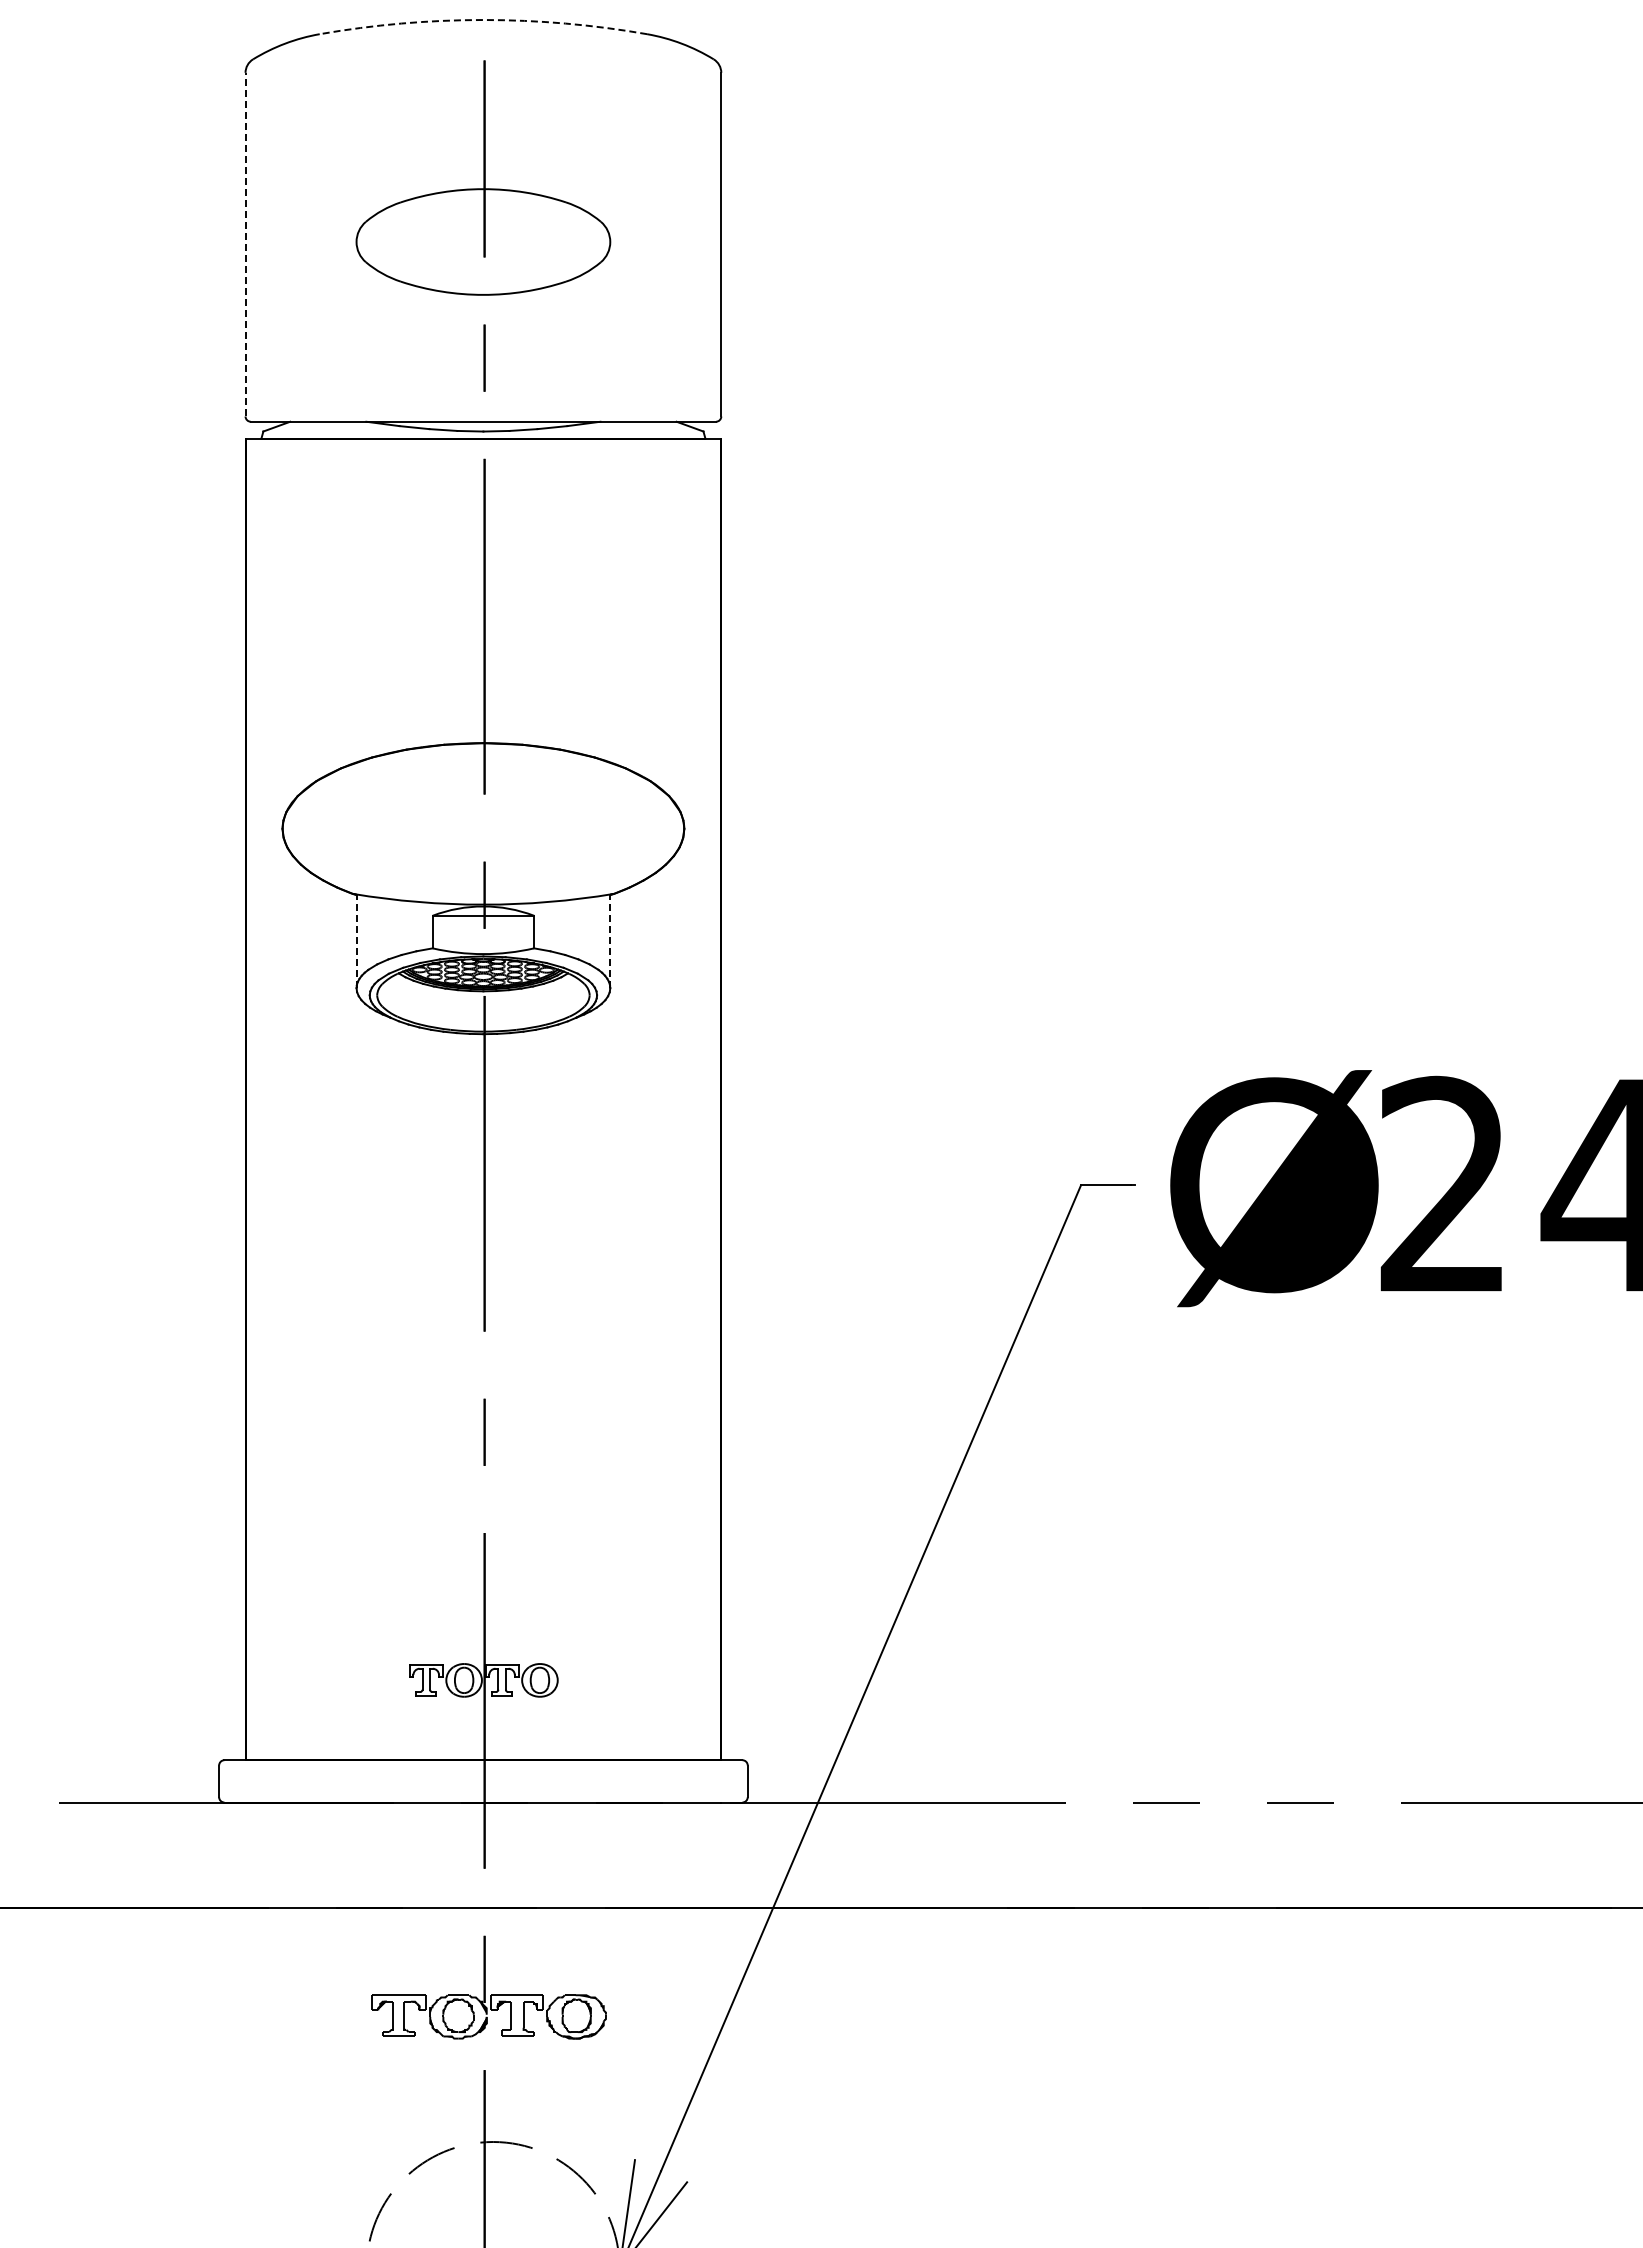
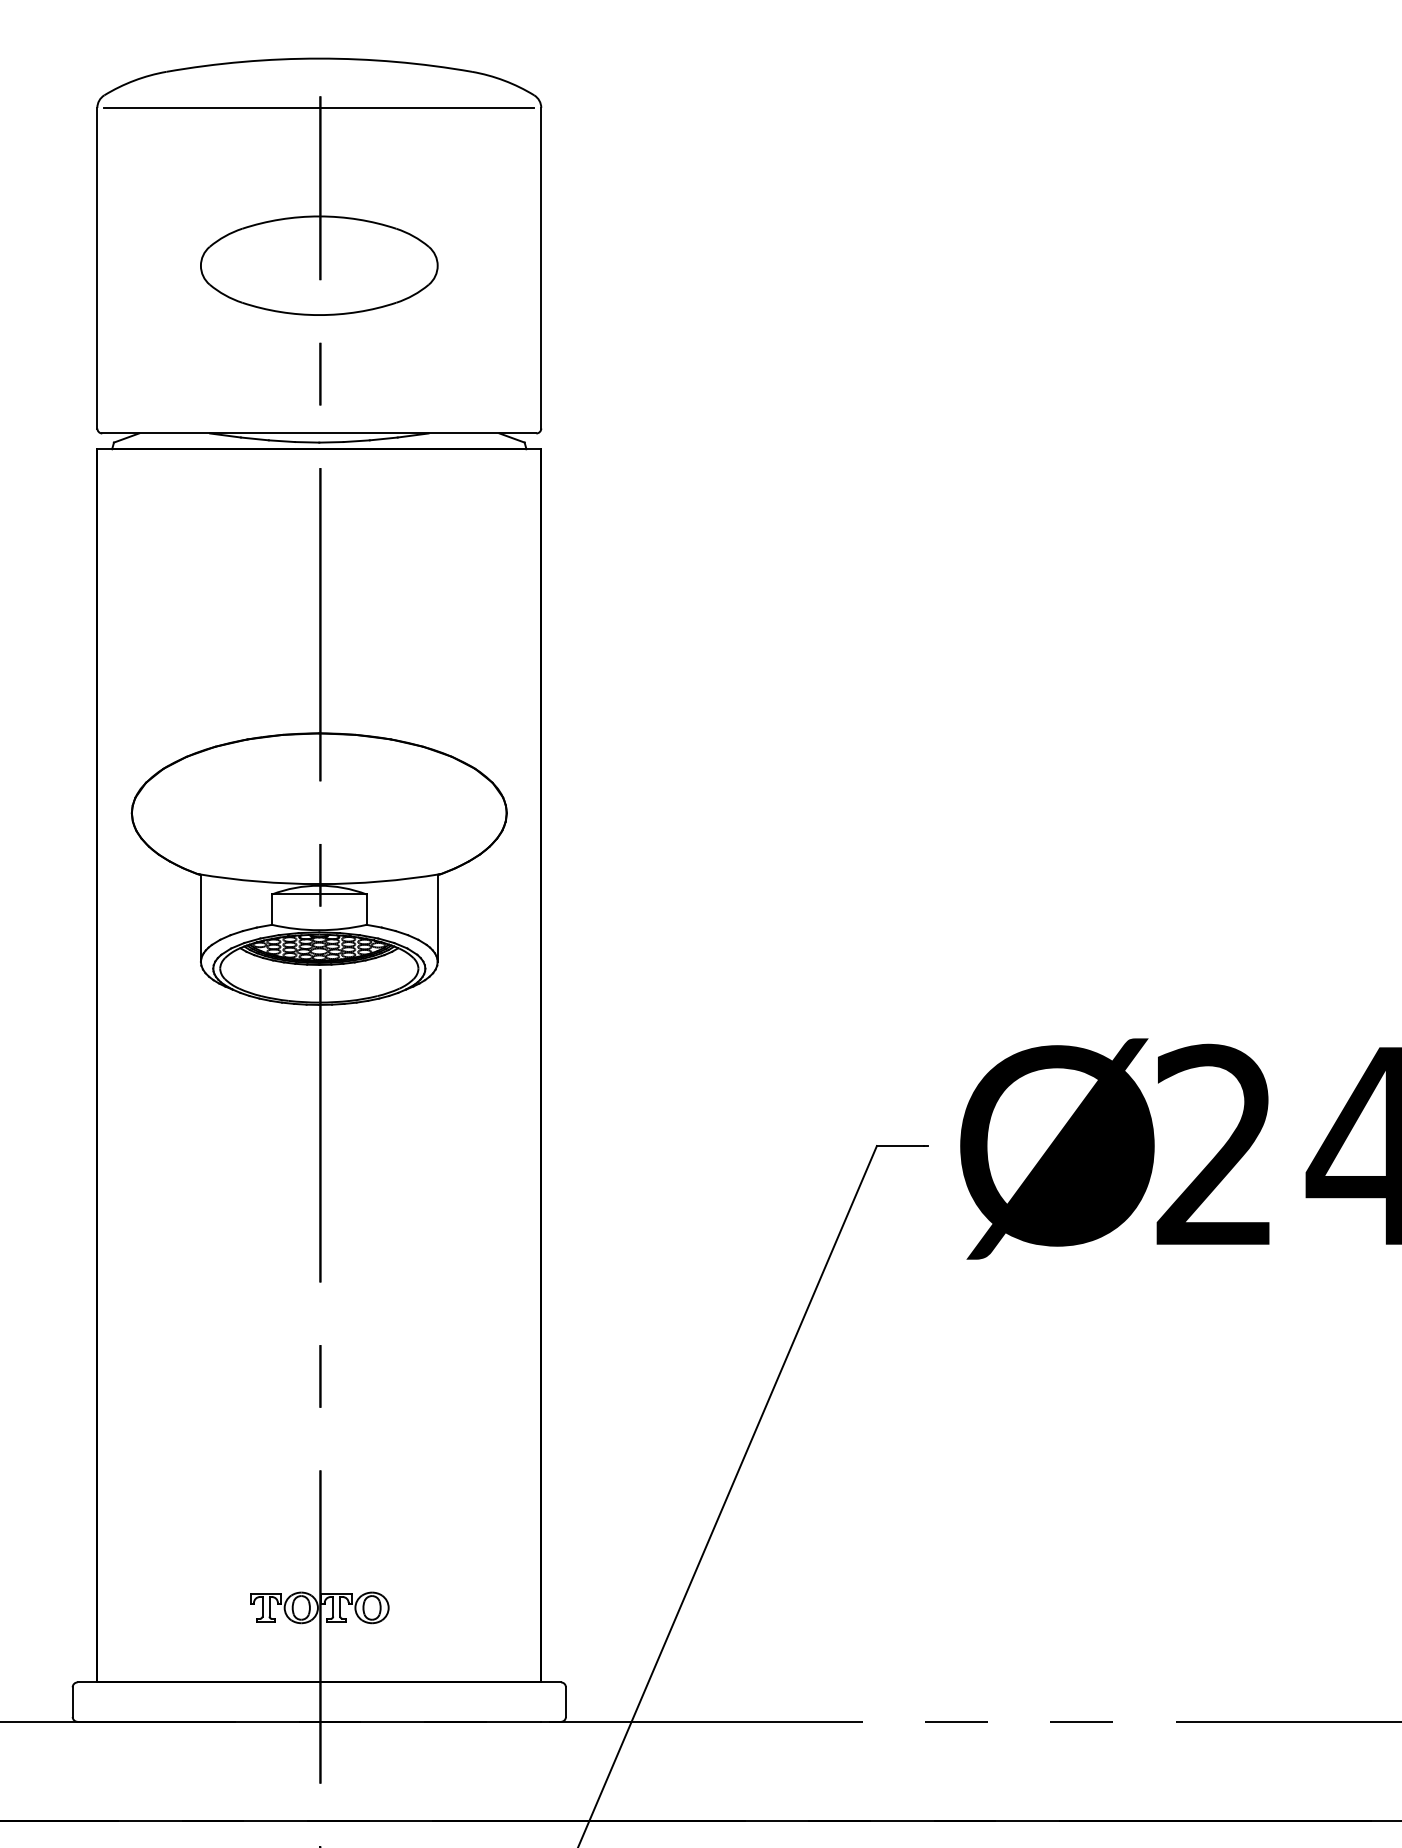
arc: (483, 20) -> (319, 59), dashed -> solid
line: (483, 72) -> (319, 107), added
line: (245, 244) -> (97, 268), dashed -> solid
line: (356, 941) -> (200, 918), dashed -> solid
line: (610, 941) -> (437, 918), dashed -> solid

